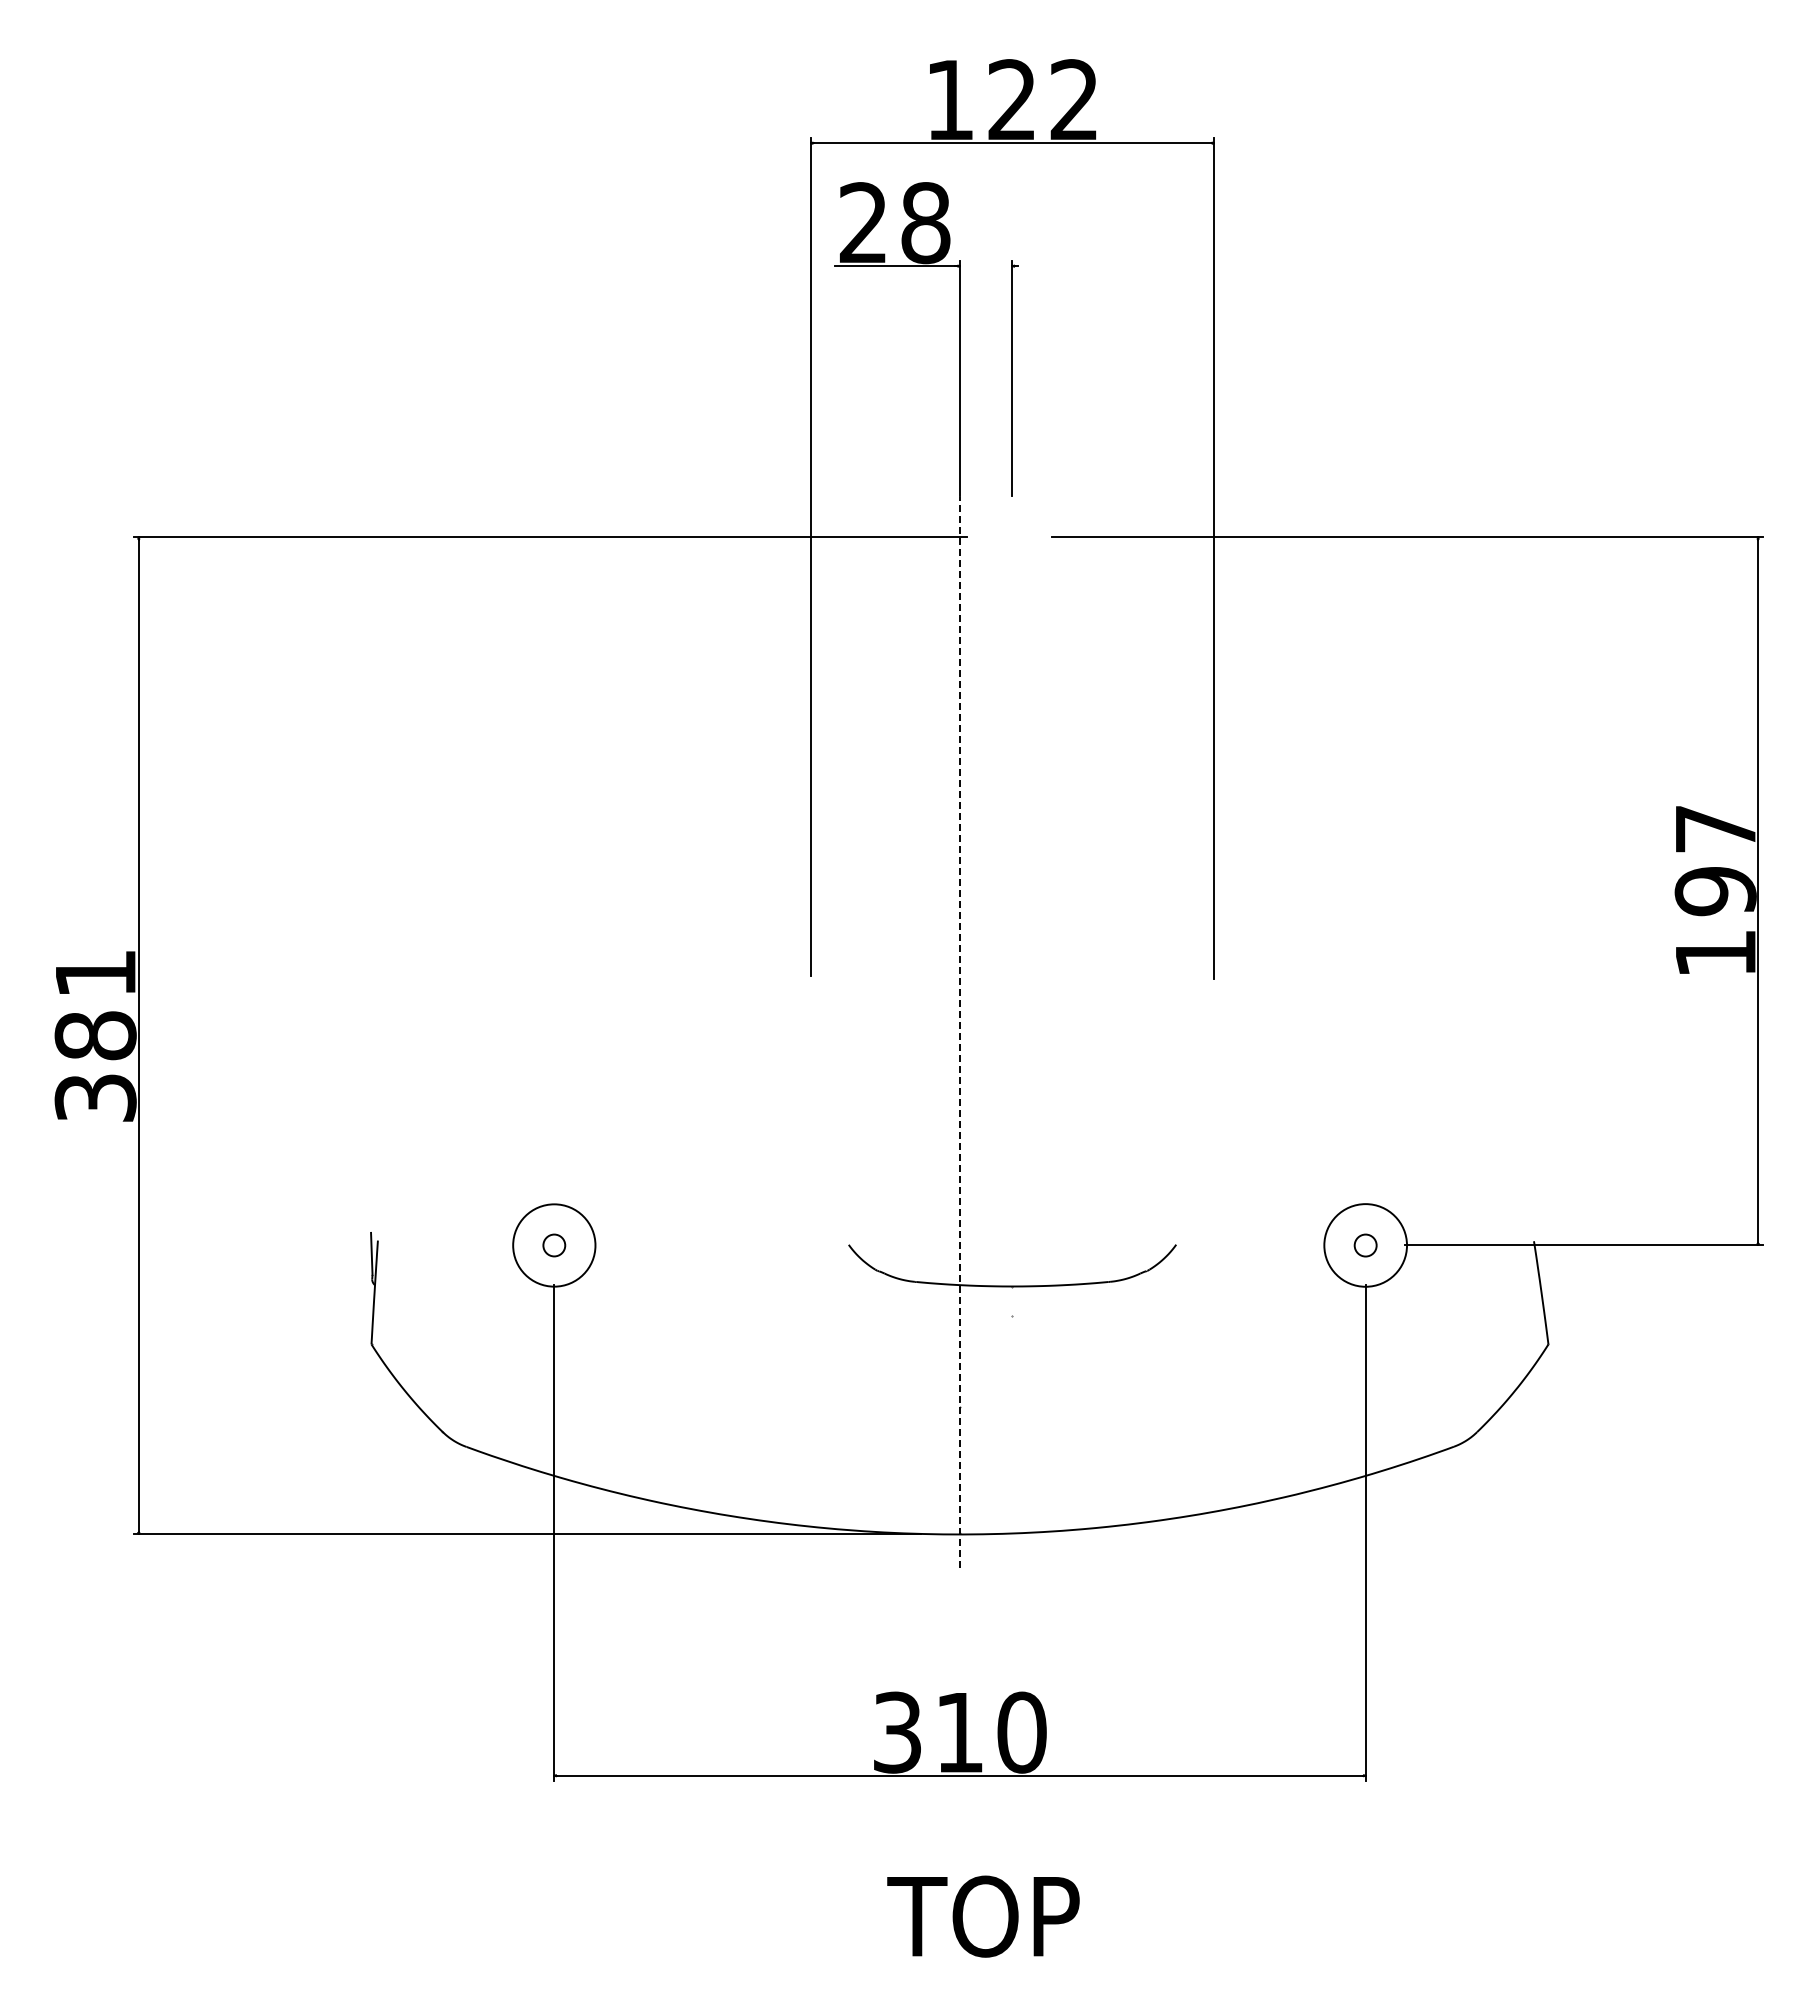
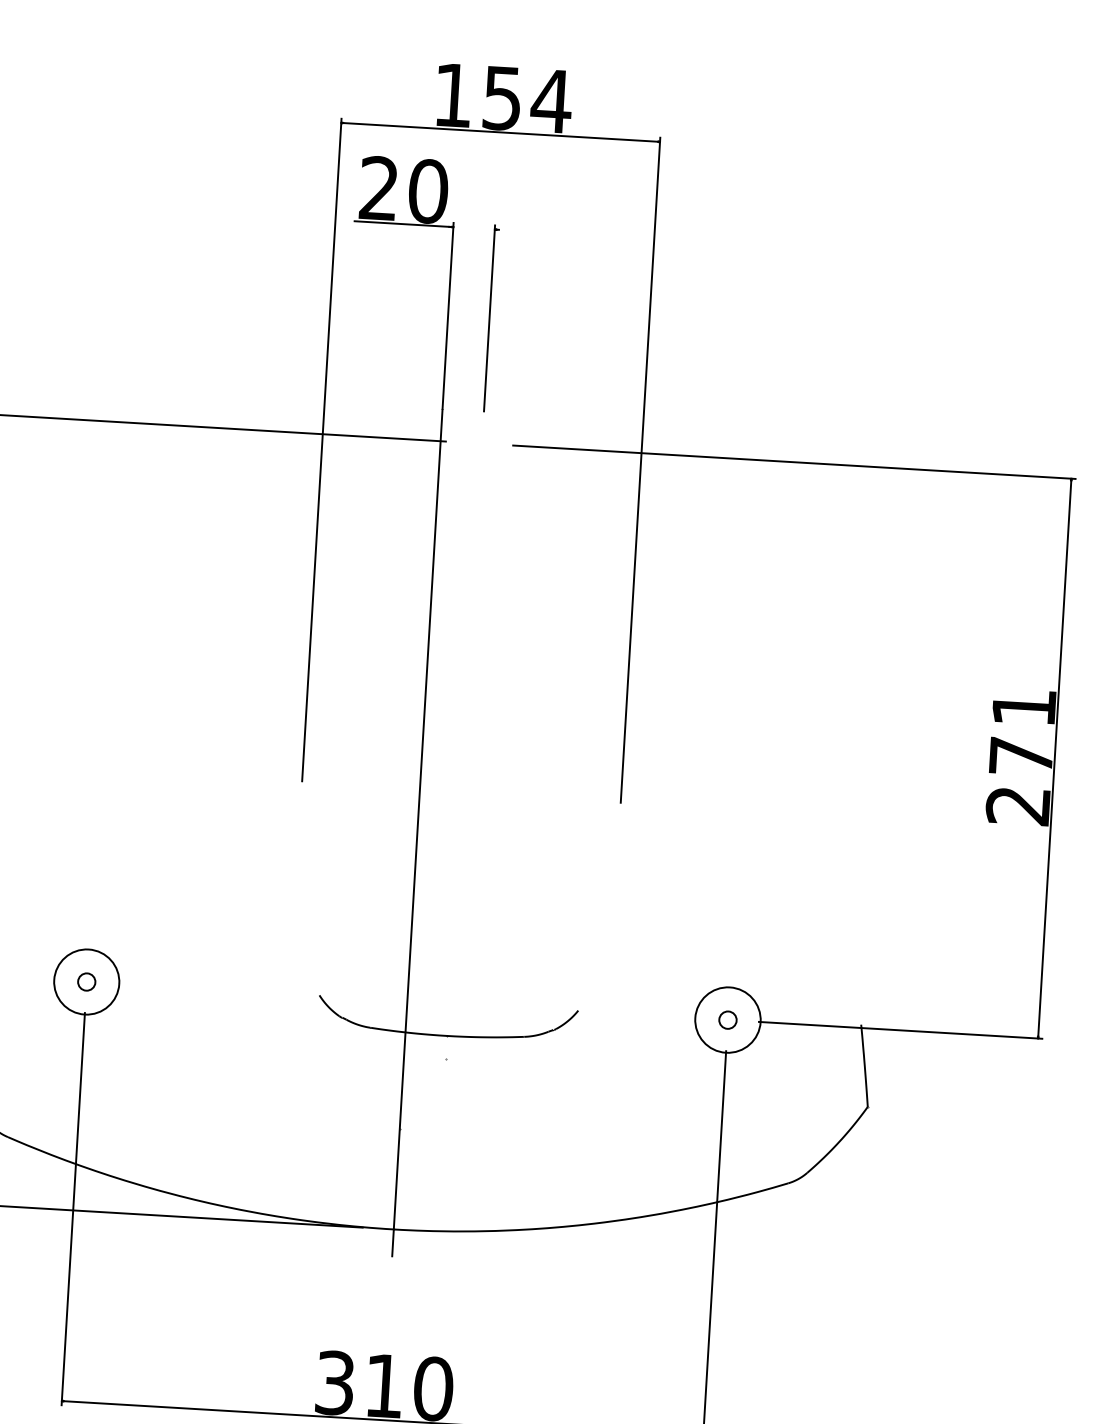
text: (1044, 100) -> (527, 100), 122 -> 154
text: (925, 222) -> (428, 190), 28 -> 20
text: (1715, 891) -> (1021, 756), 197 -> 271
line: (960, 1032) -> (417, 832), dashed -> solid

